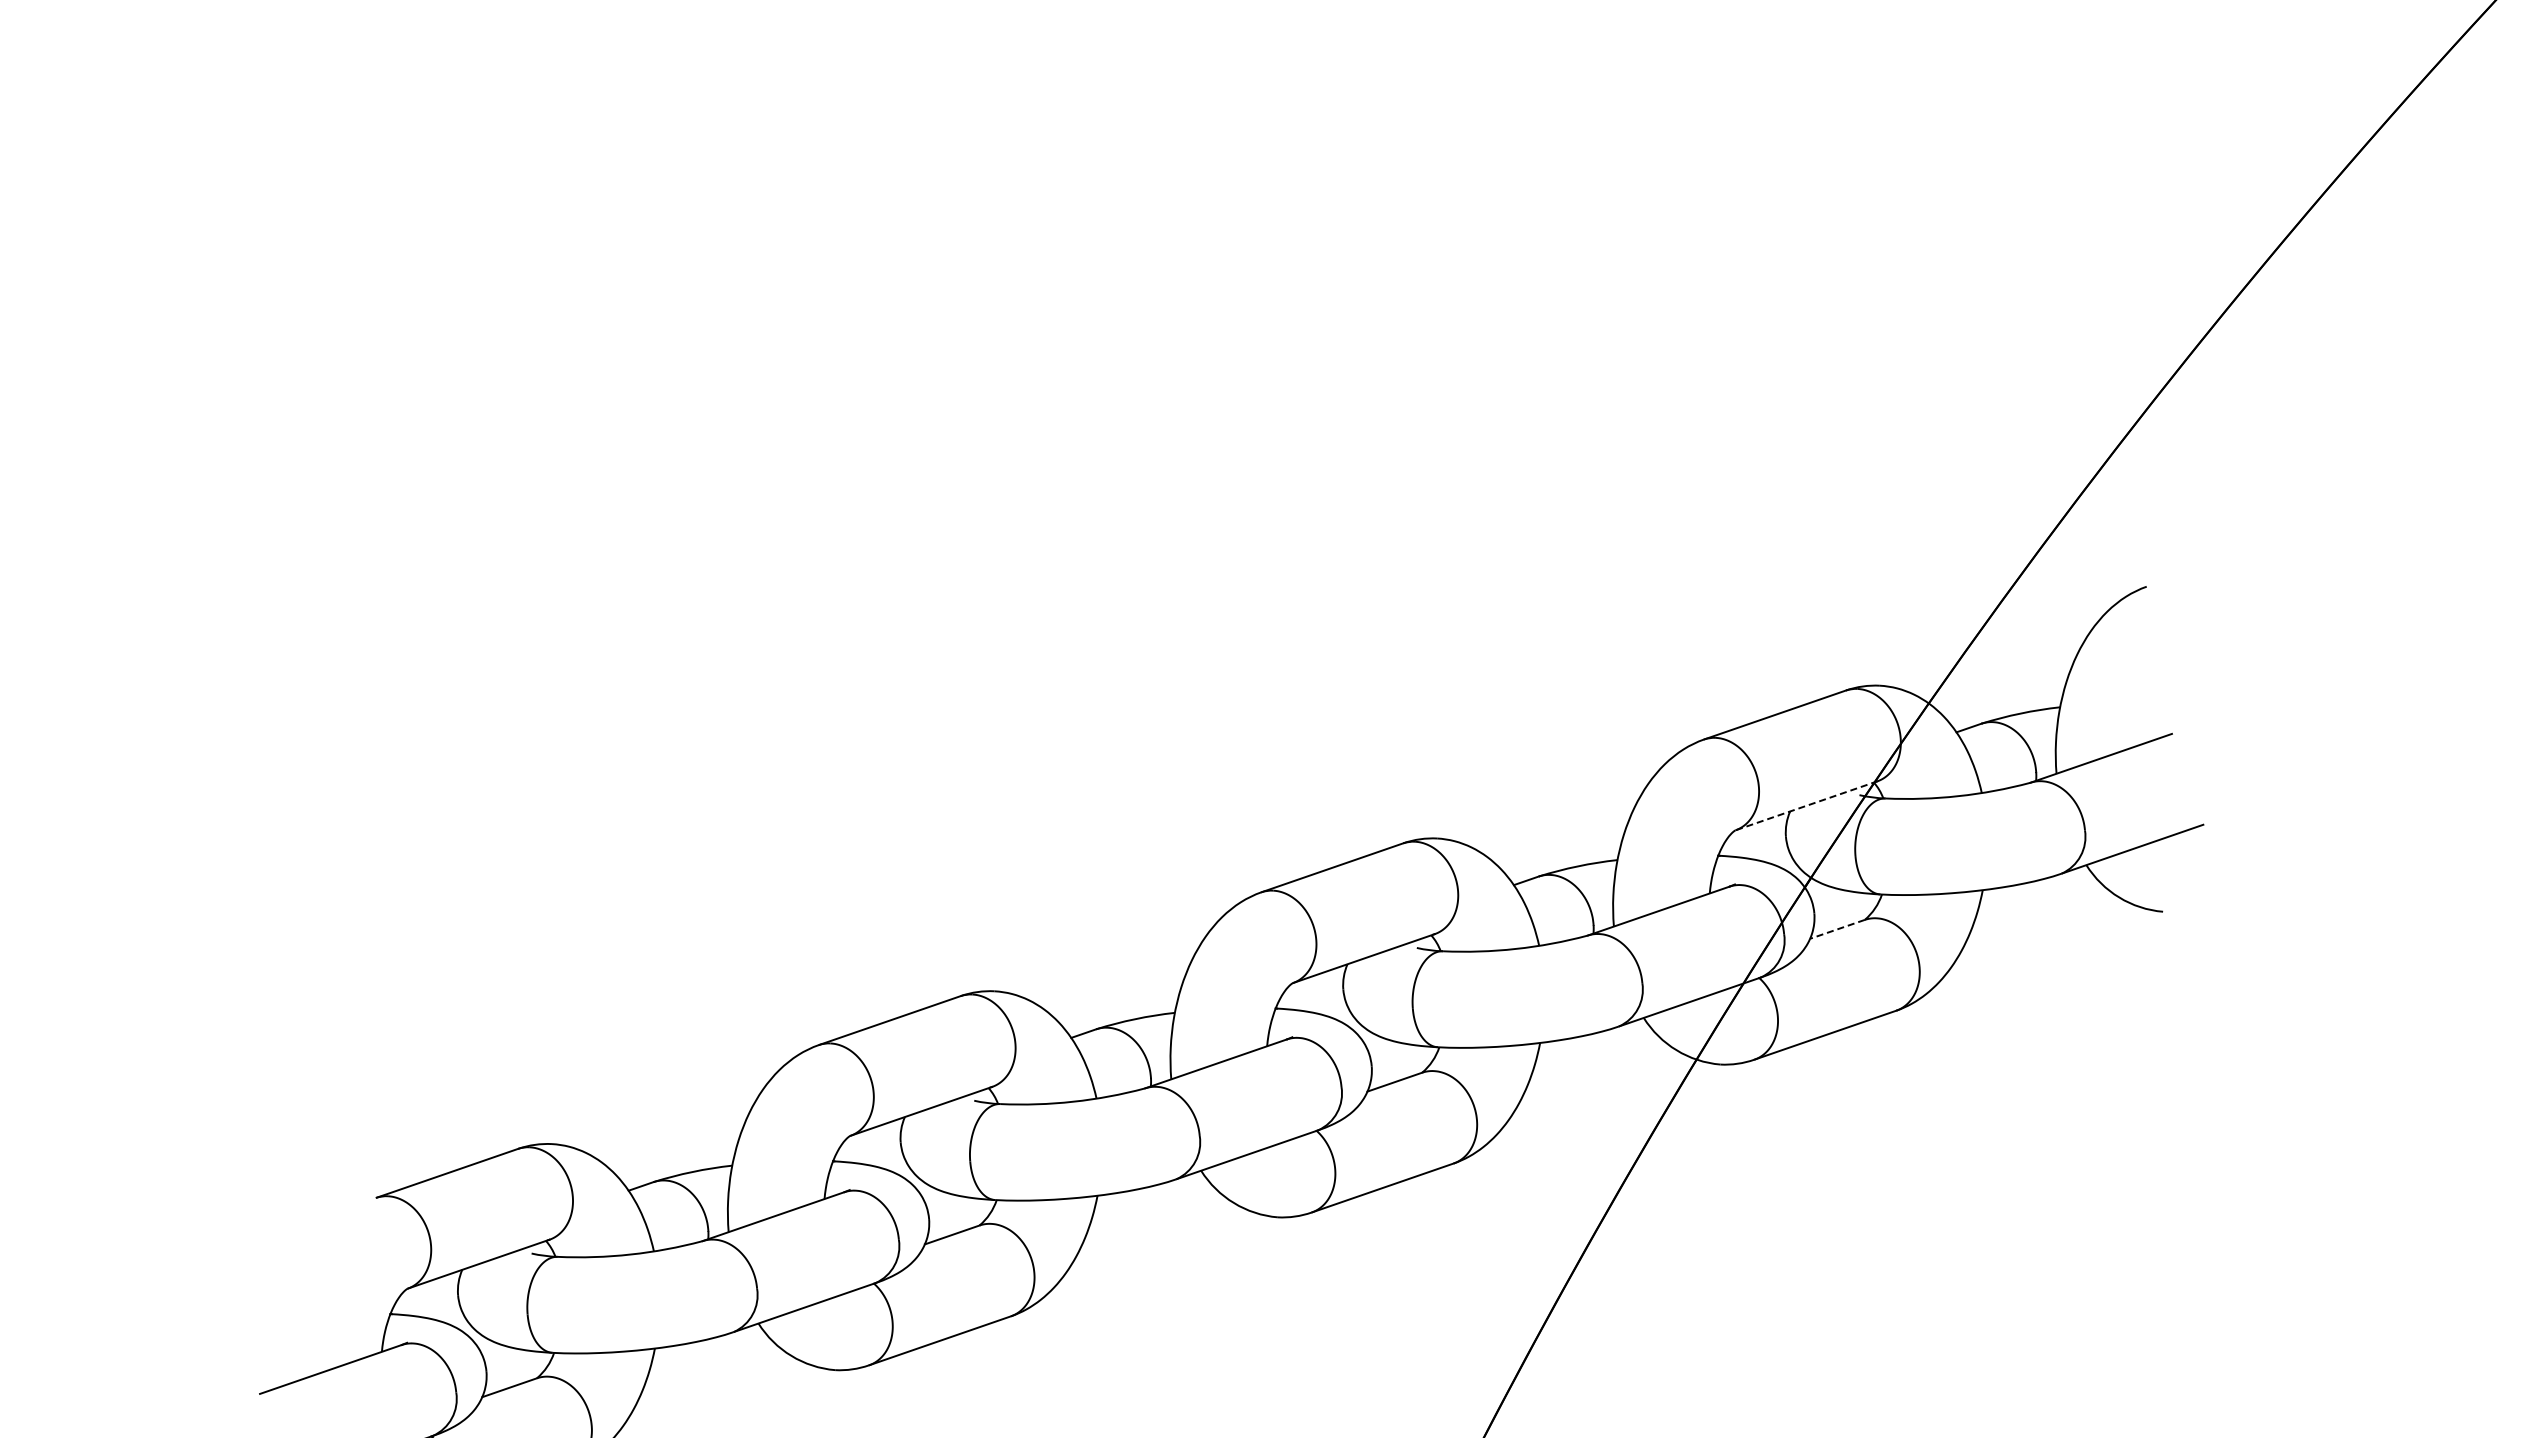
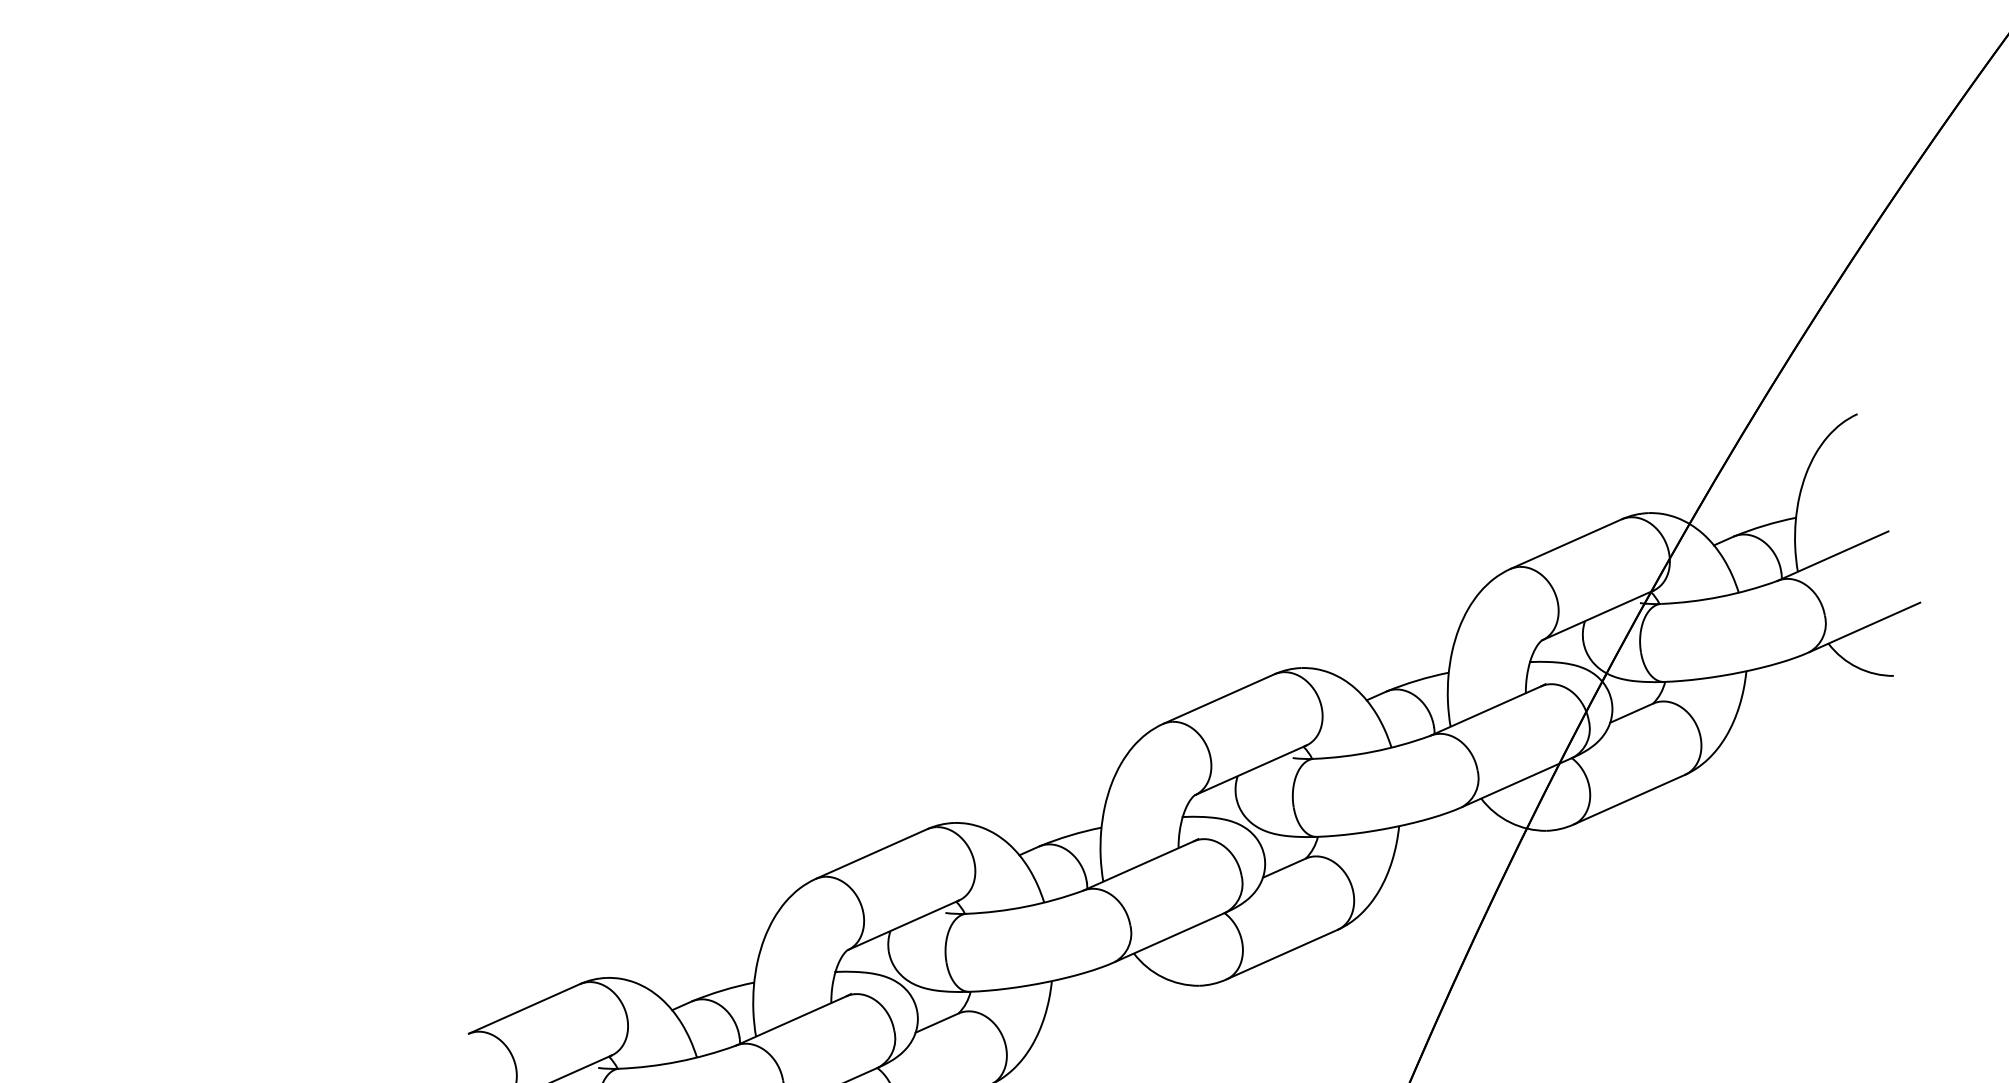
line: (1806, 805) -> (1597, 615), dashed -> solid
line: (1837, 929) -> (1631, 713), dashed -> solid

